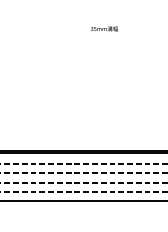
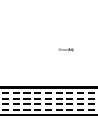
text: (103, 28) -> (65, 49), moved

